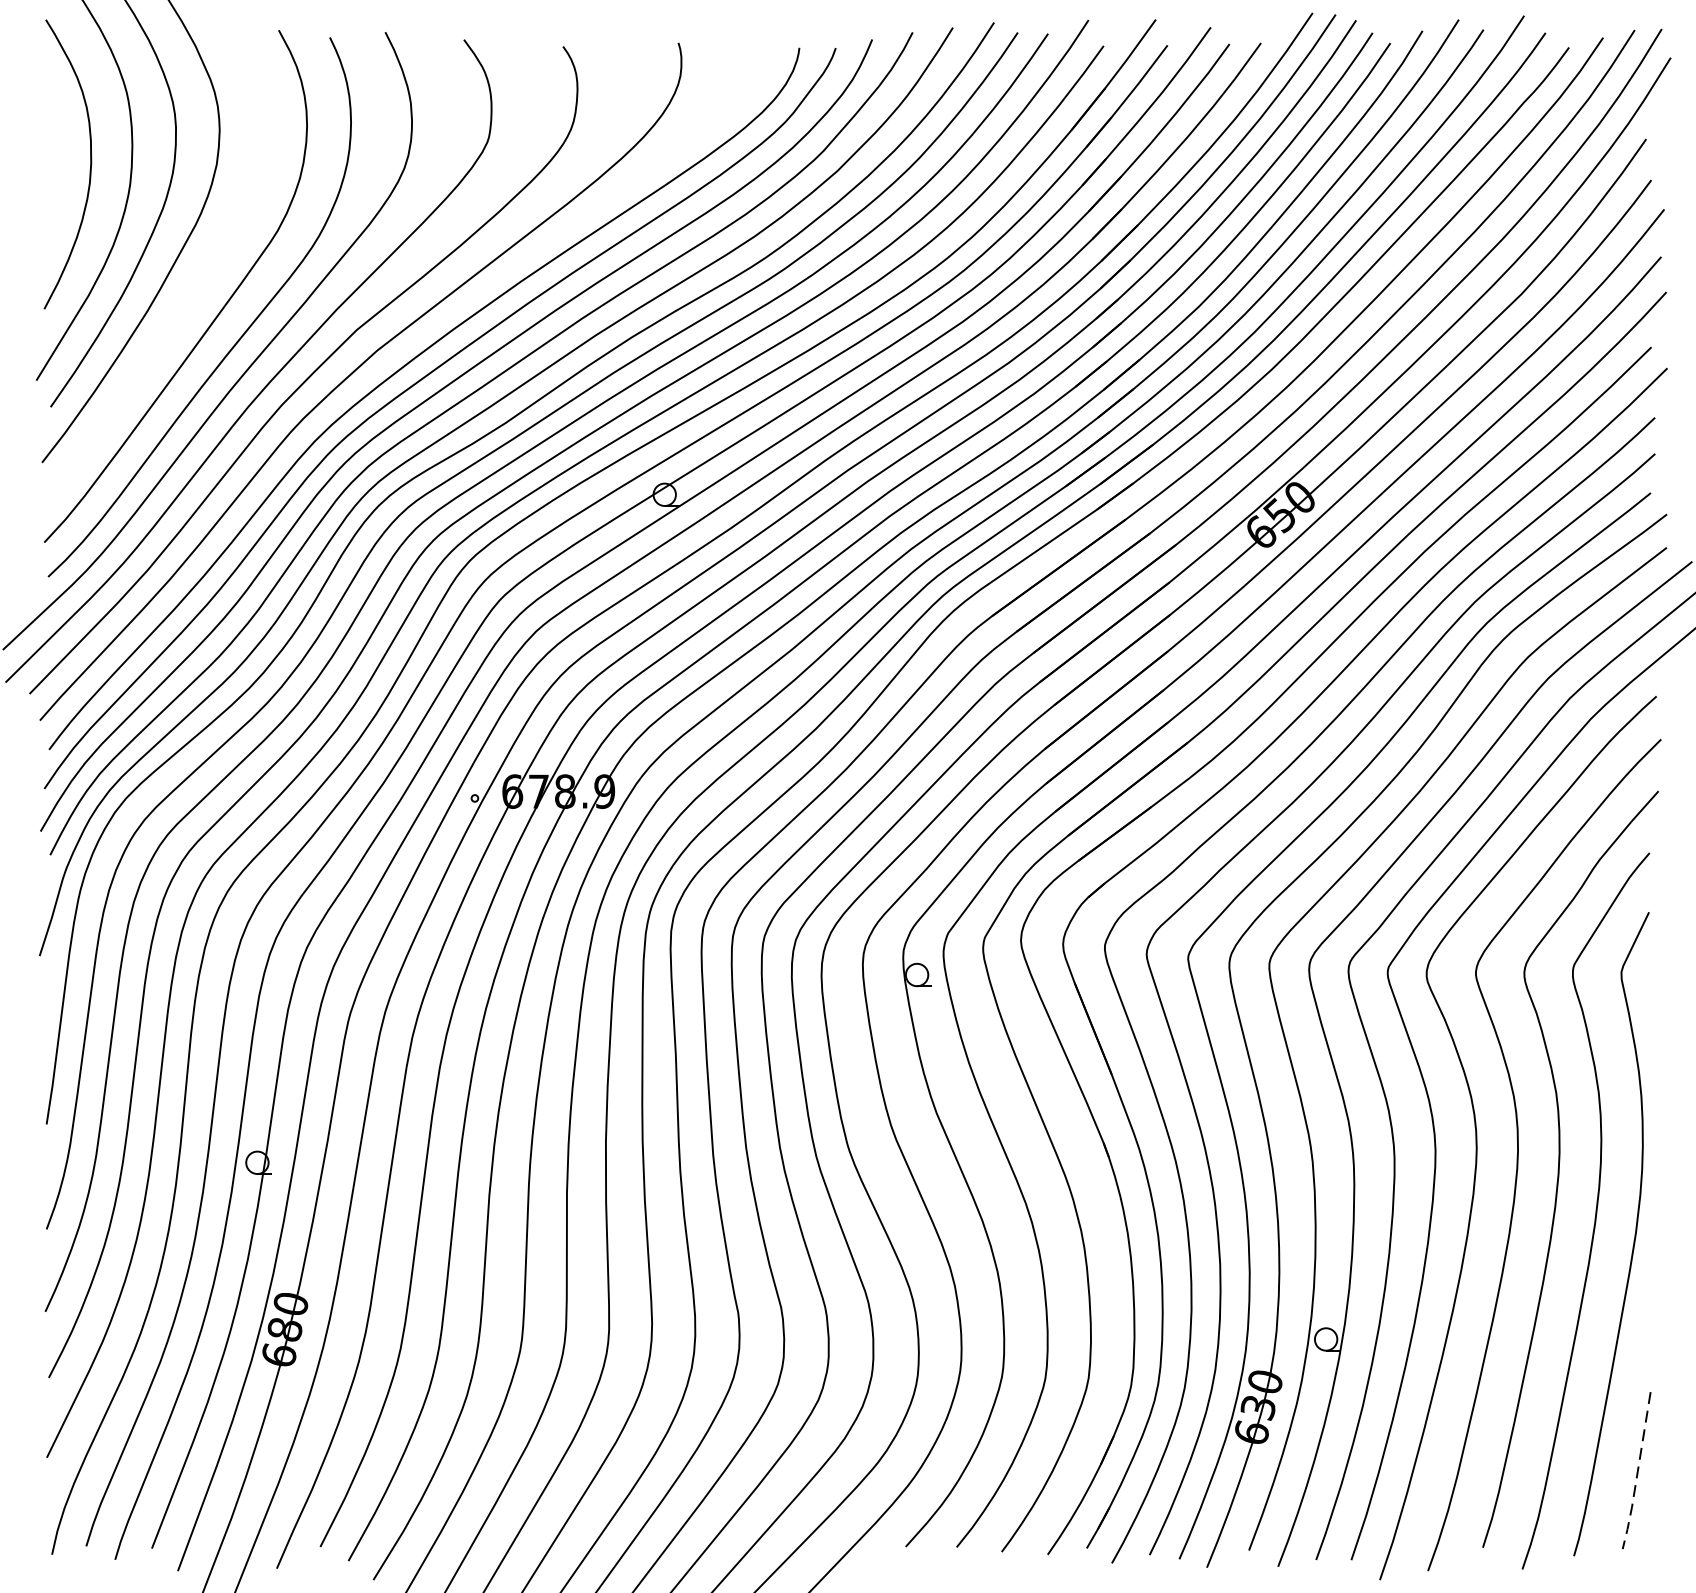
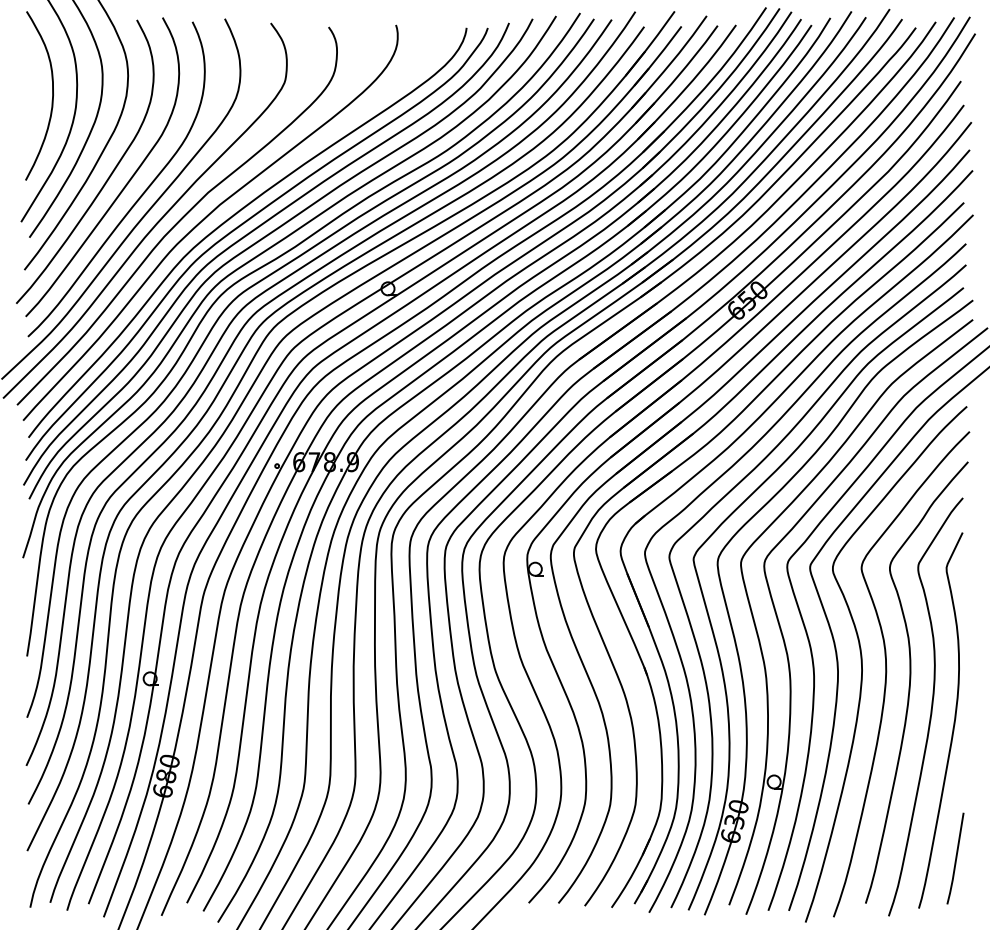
curve: (186, 302) -> (108, 176), added
line: (1636, 1473) -> (955, 860), dashed -> solid

